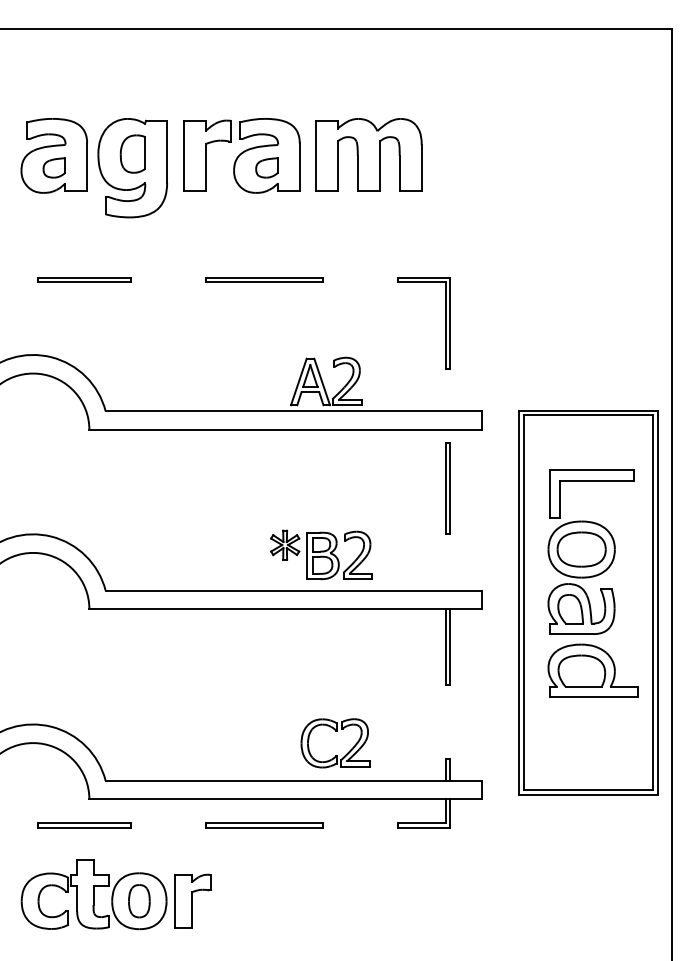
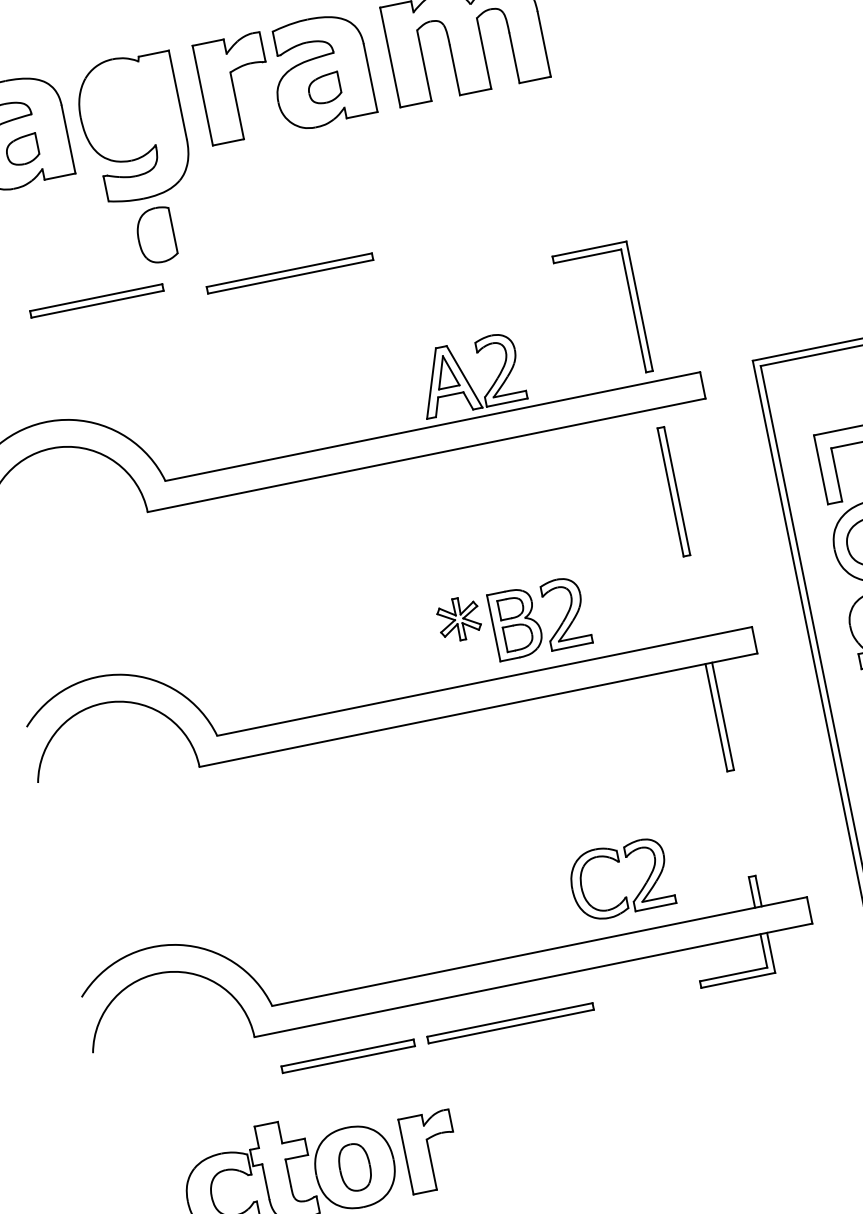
part: (132, 153) -> (155, 234), moved
part: (264, 279) -> (290, 272), moved
part: (445, 323) -> (633, 307), moved
part: (335, 731) -> (617, 862), moved
part: (84, 825) -> (348, 1056), moved

